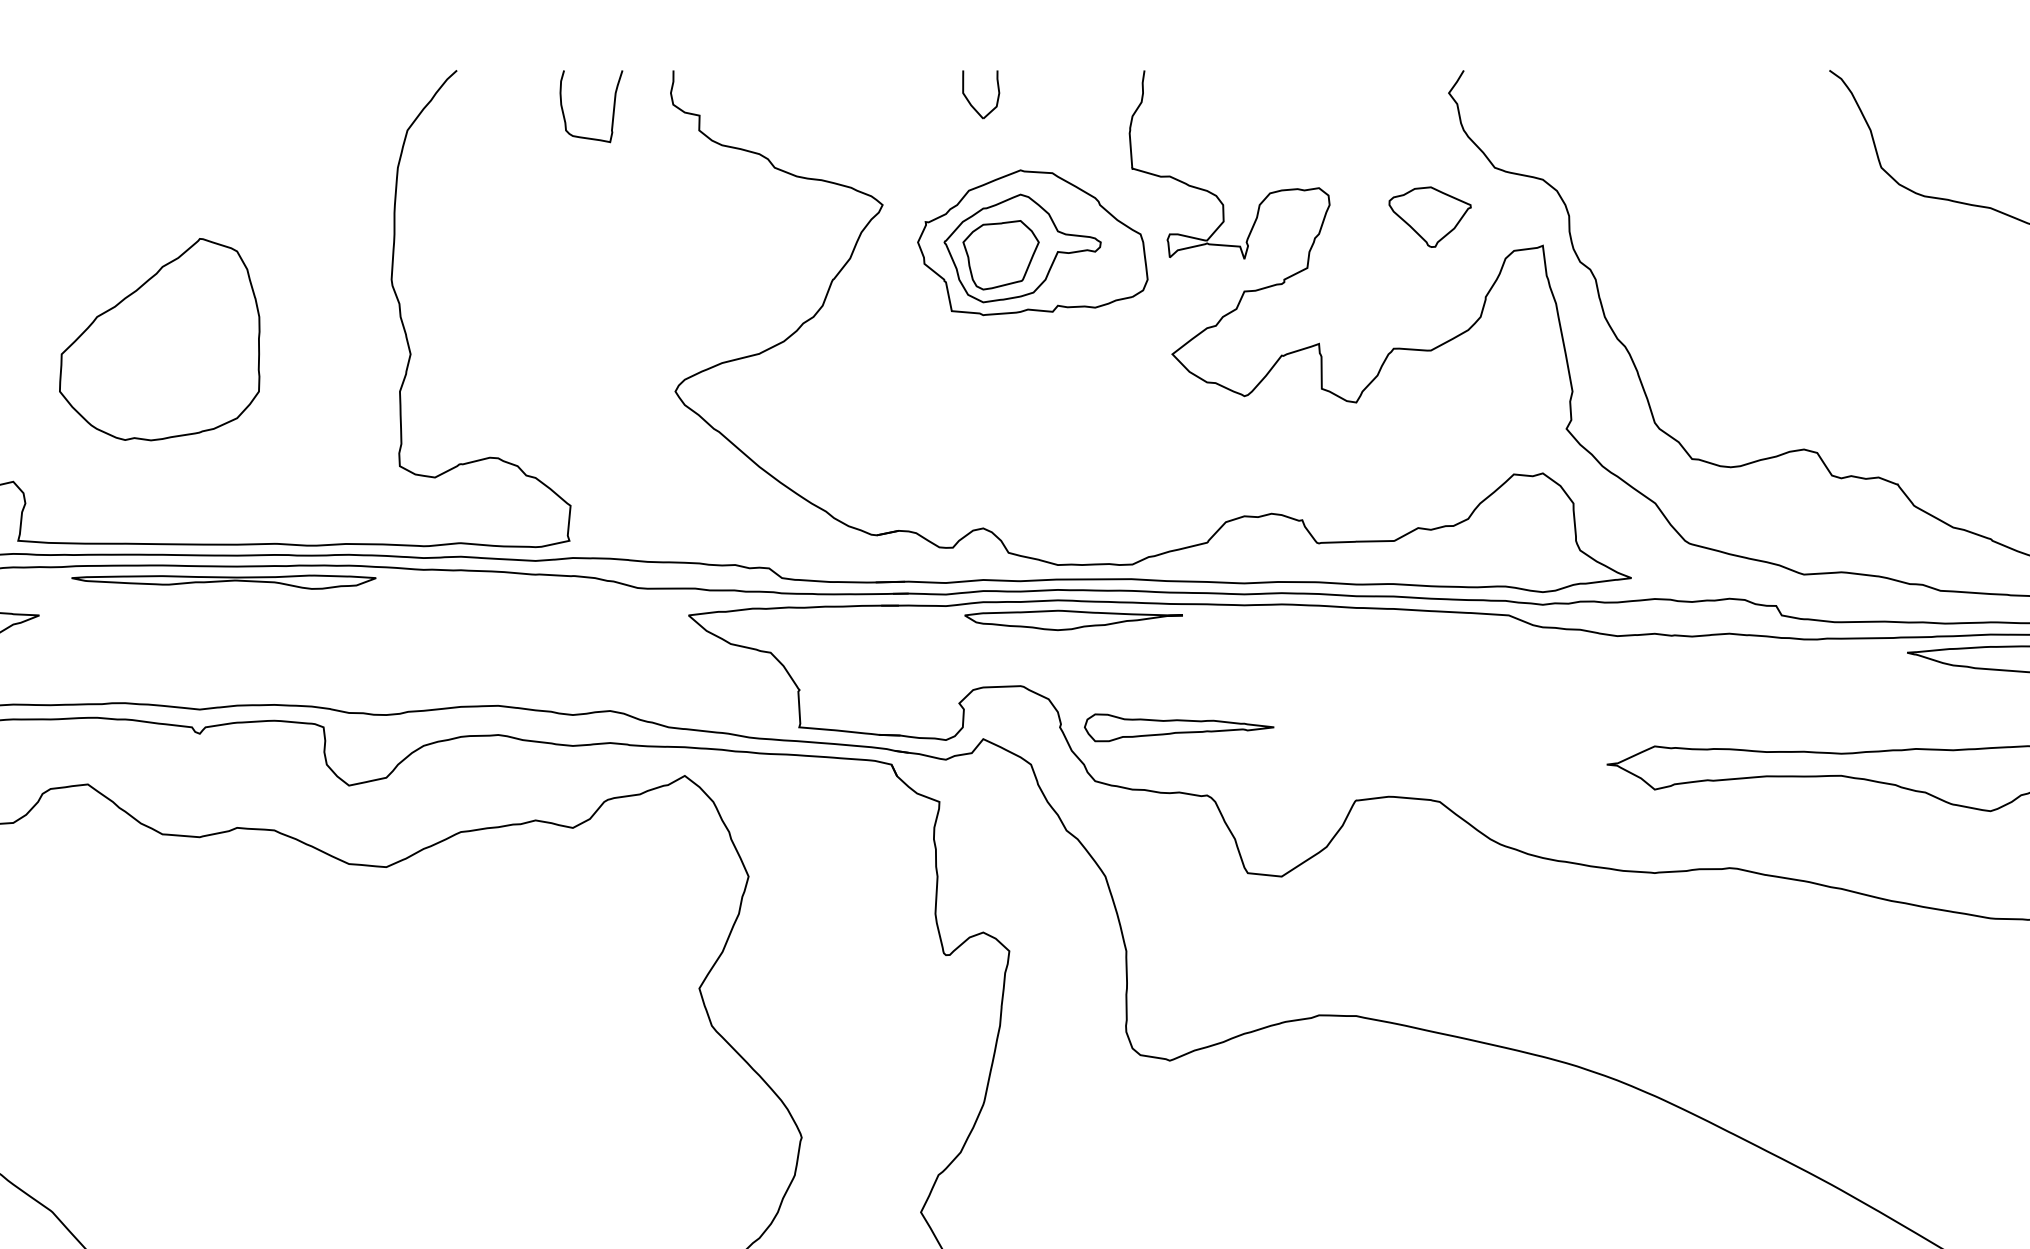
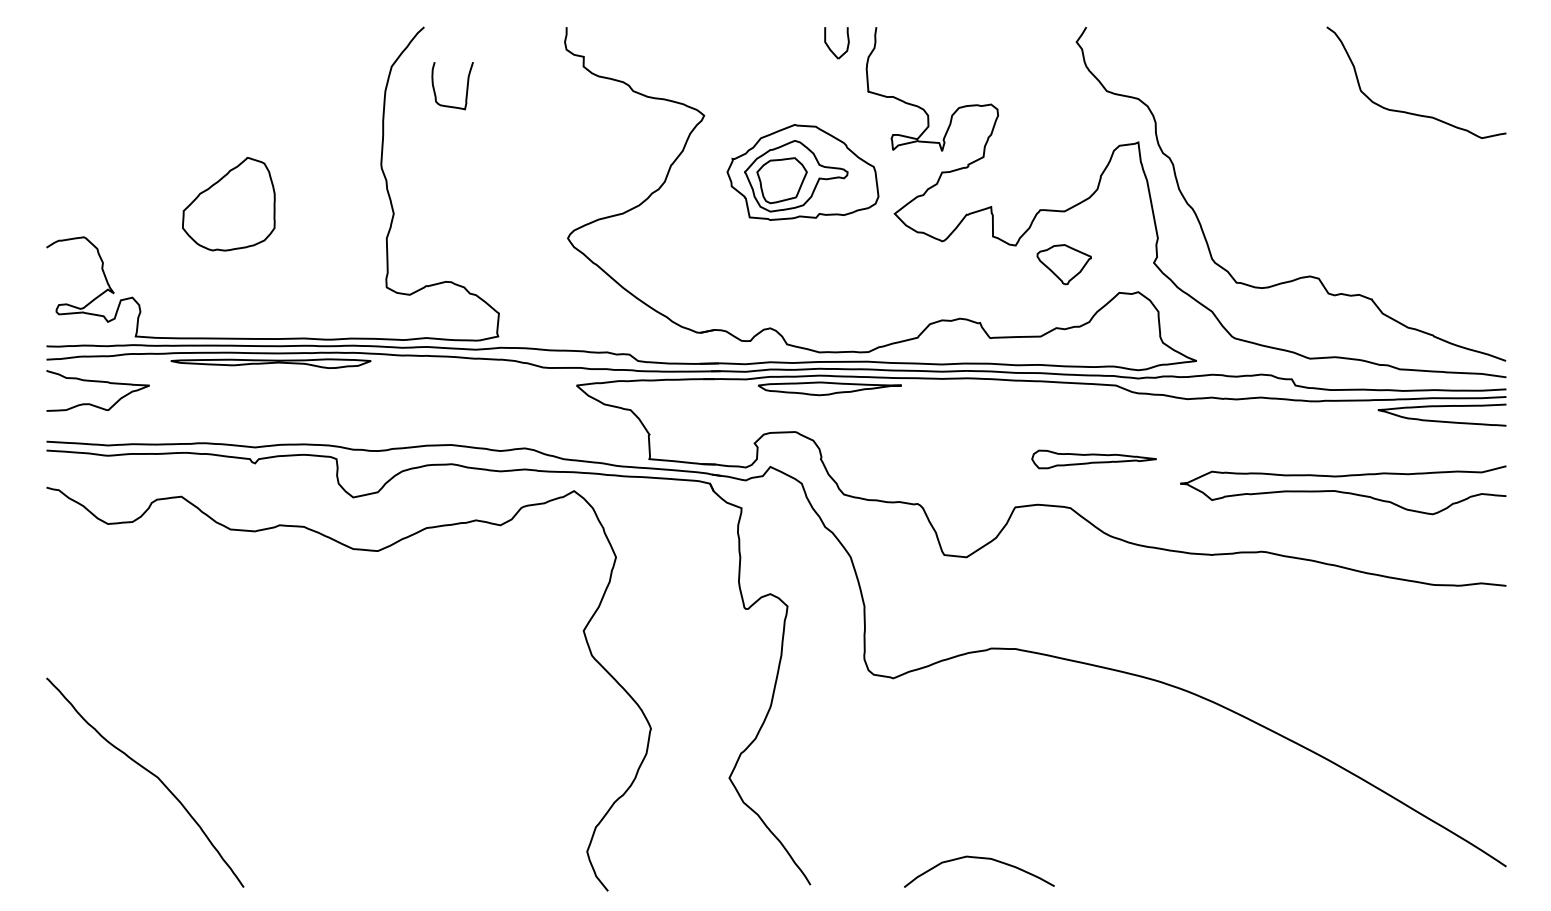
part: (969, 99) -> (829, 46), moved
curve: (612, 107) -> (466, 86), moved
part: (1428, 216) -> (1063, 264), moved
part: (1032, 242) -> (802, 172), moved
part: (159, 340) -> (228, 204), size x0.7
part: (1178, 727) -> (1093, 459), moved

